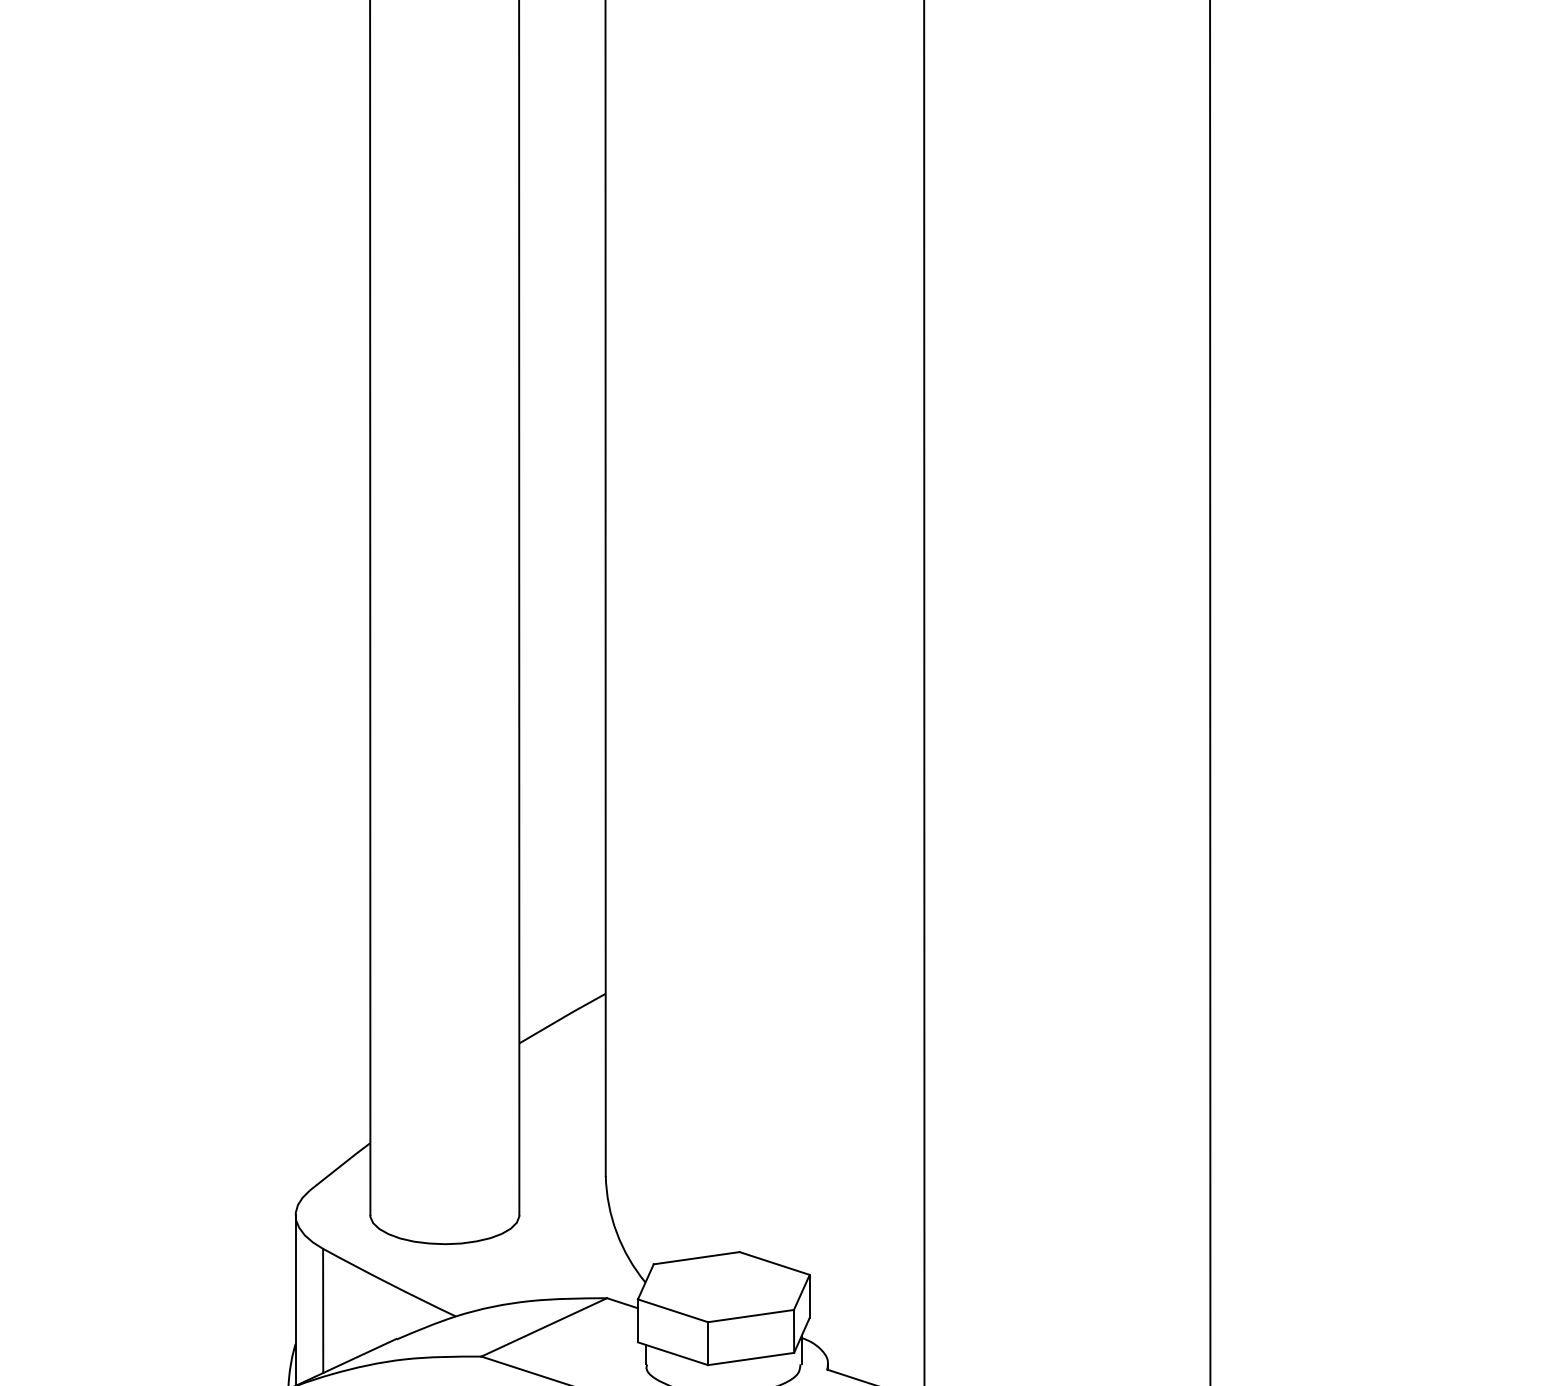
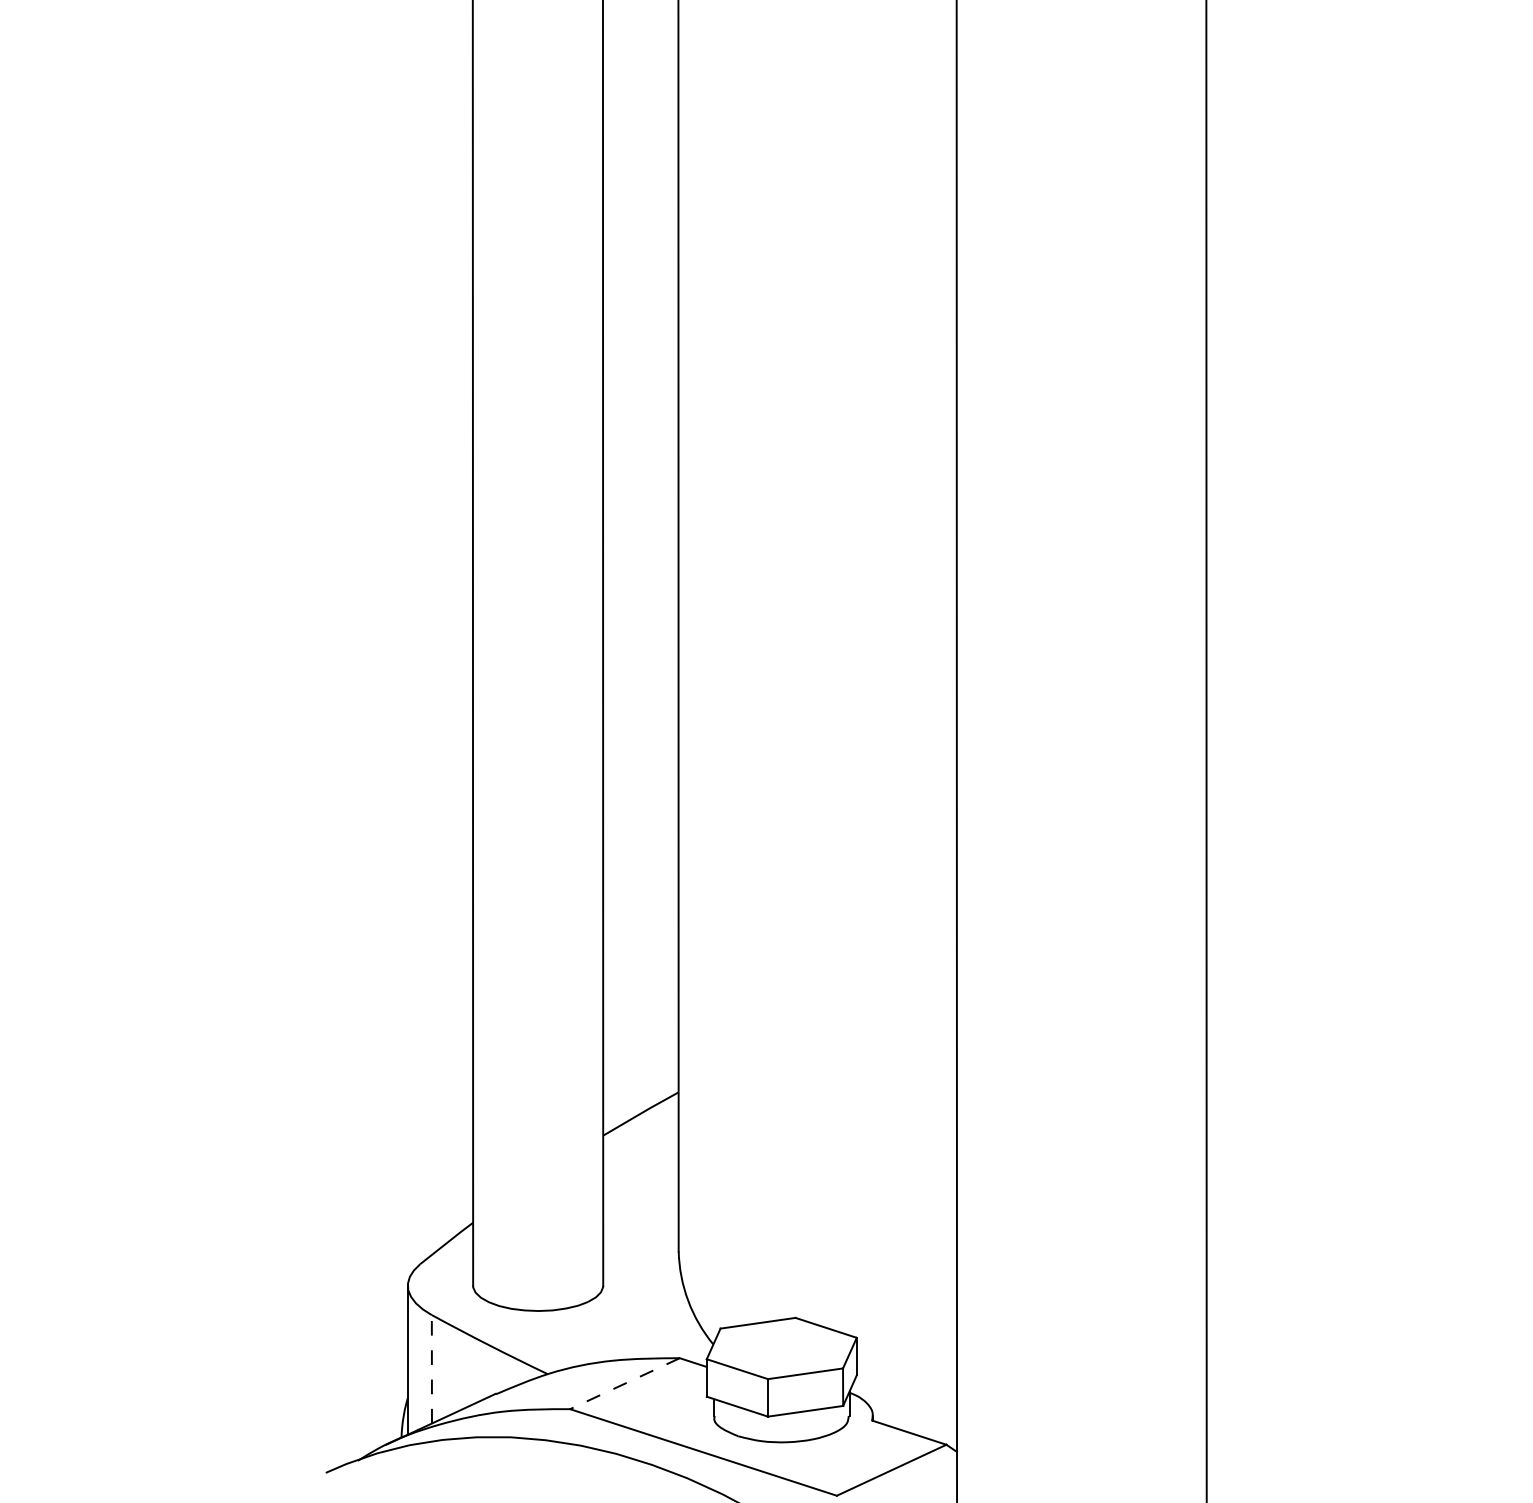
line: (322, 1310) -> (431, 1368), solid -> dashed
line: (543, 1327) -> (624, 1383), solid -> dashed

